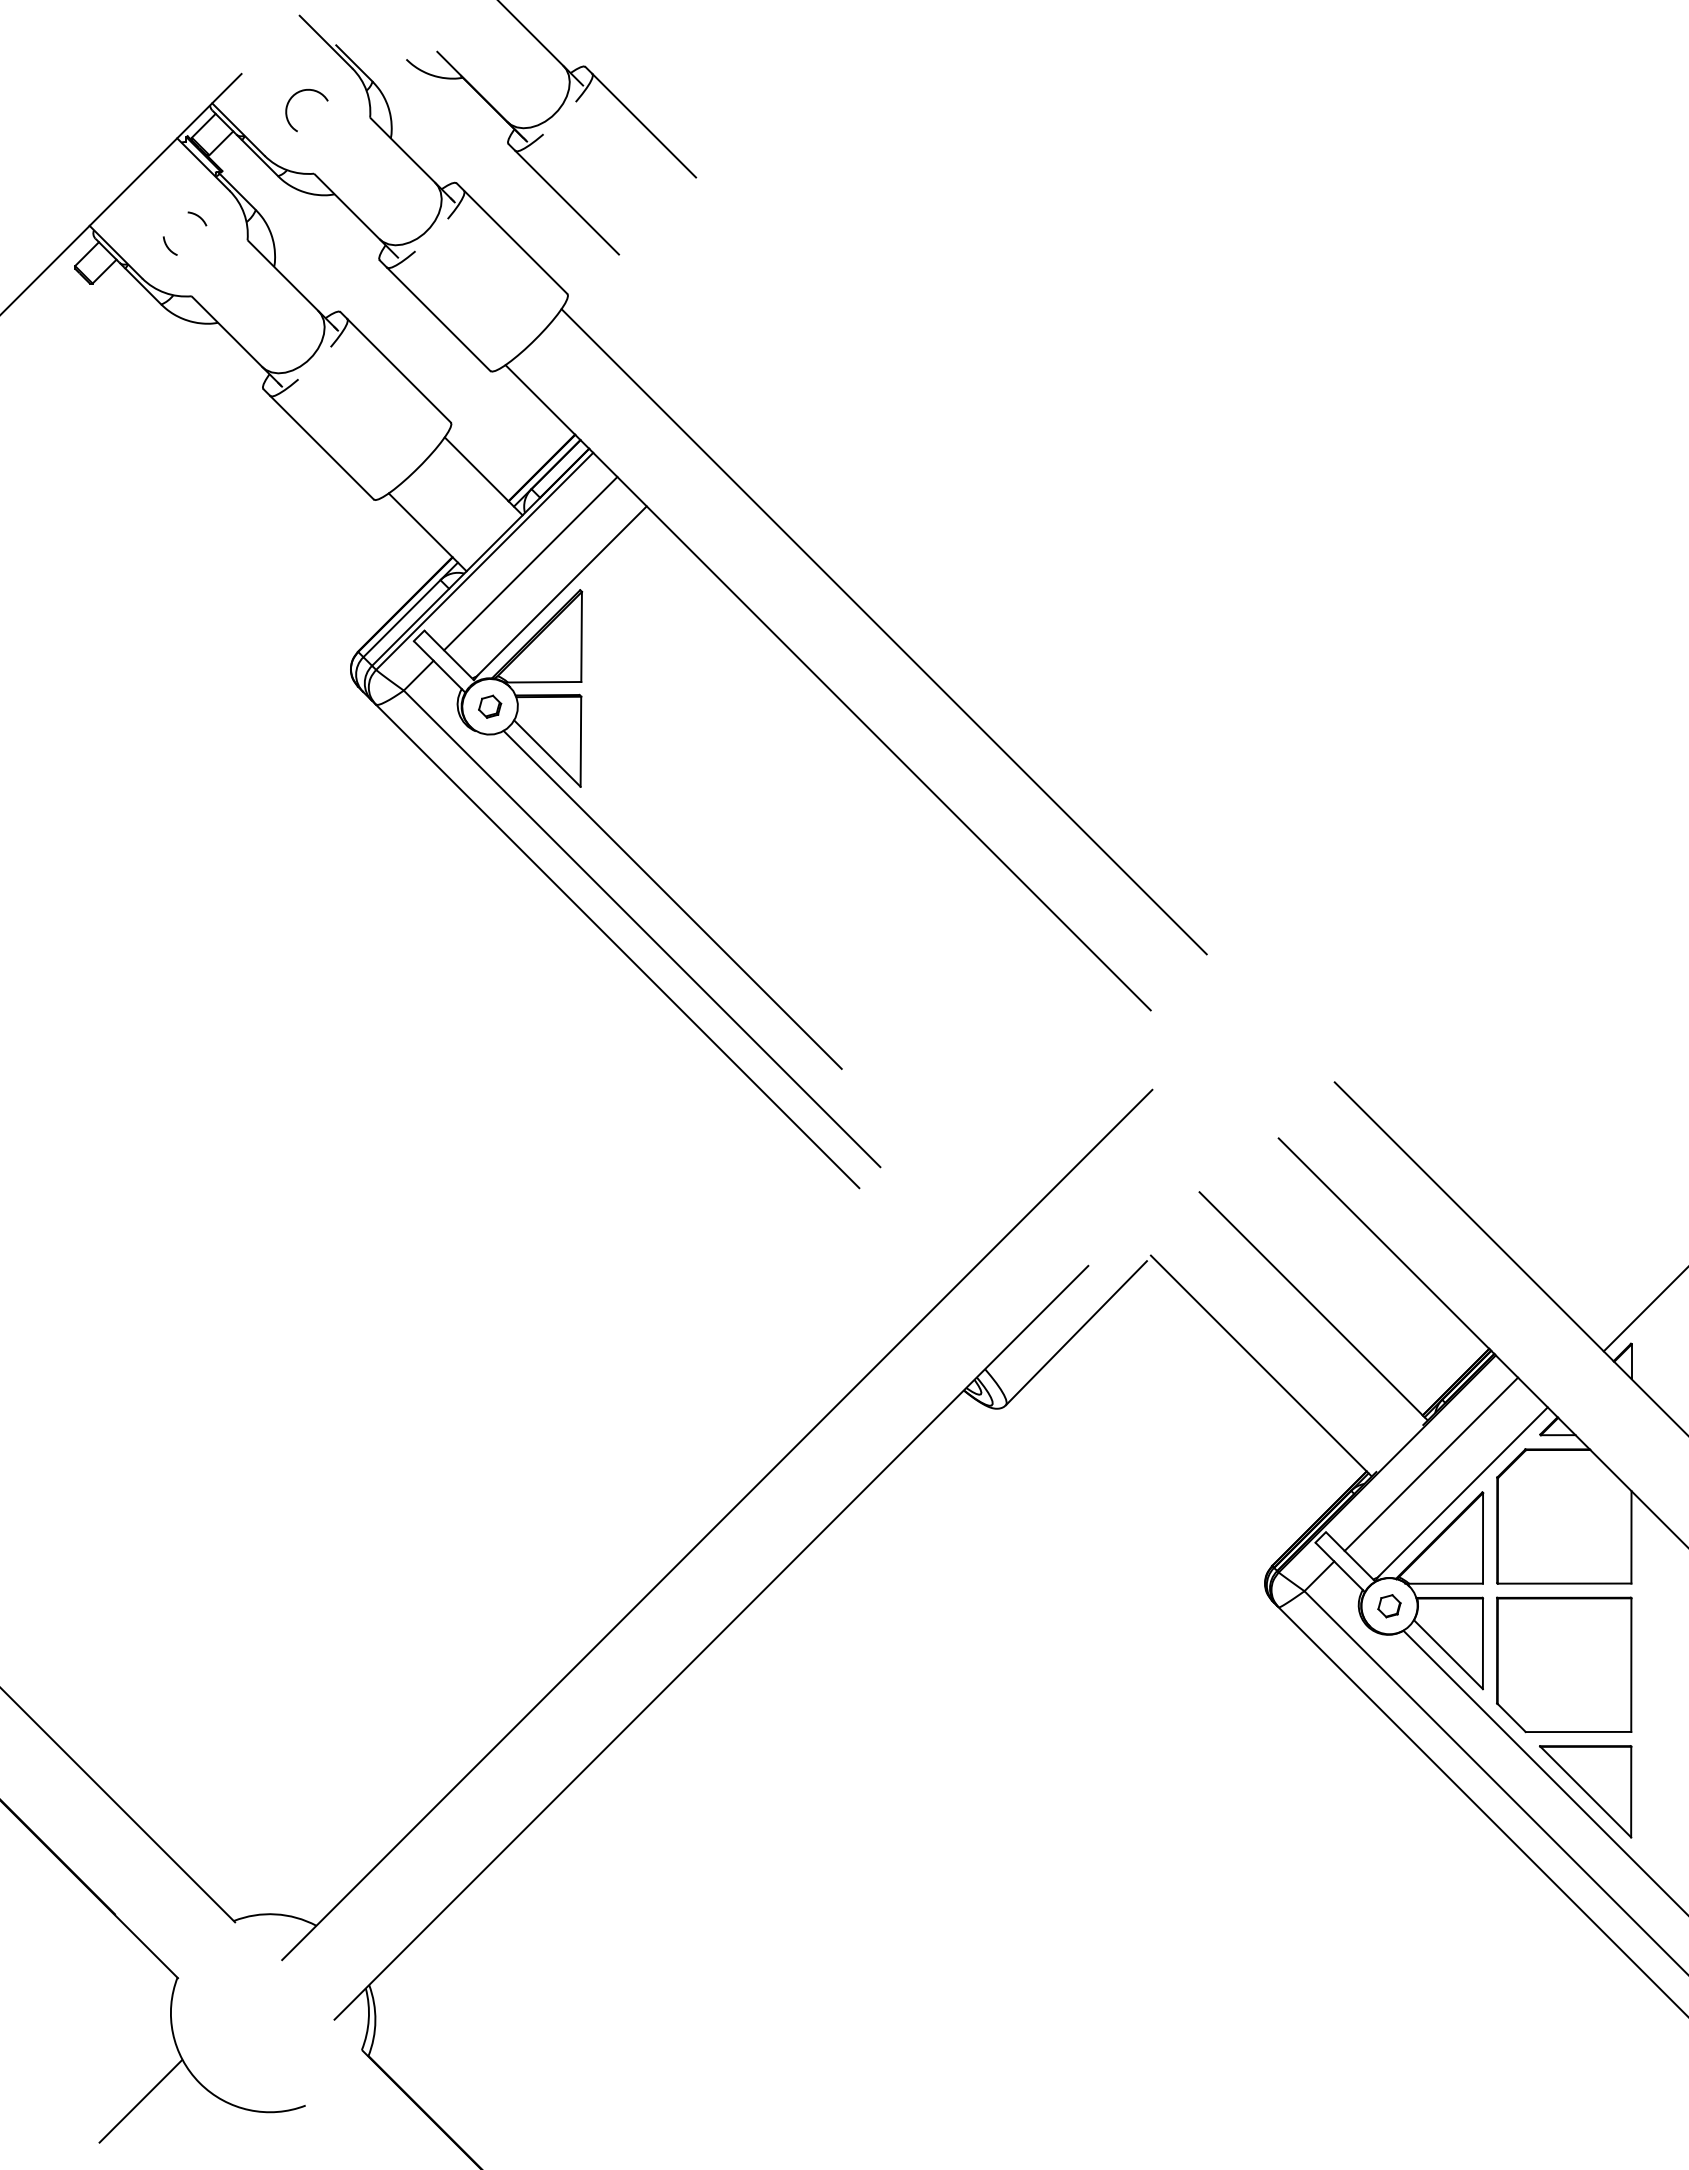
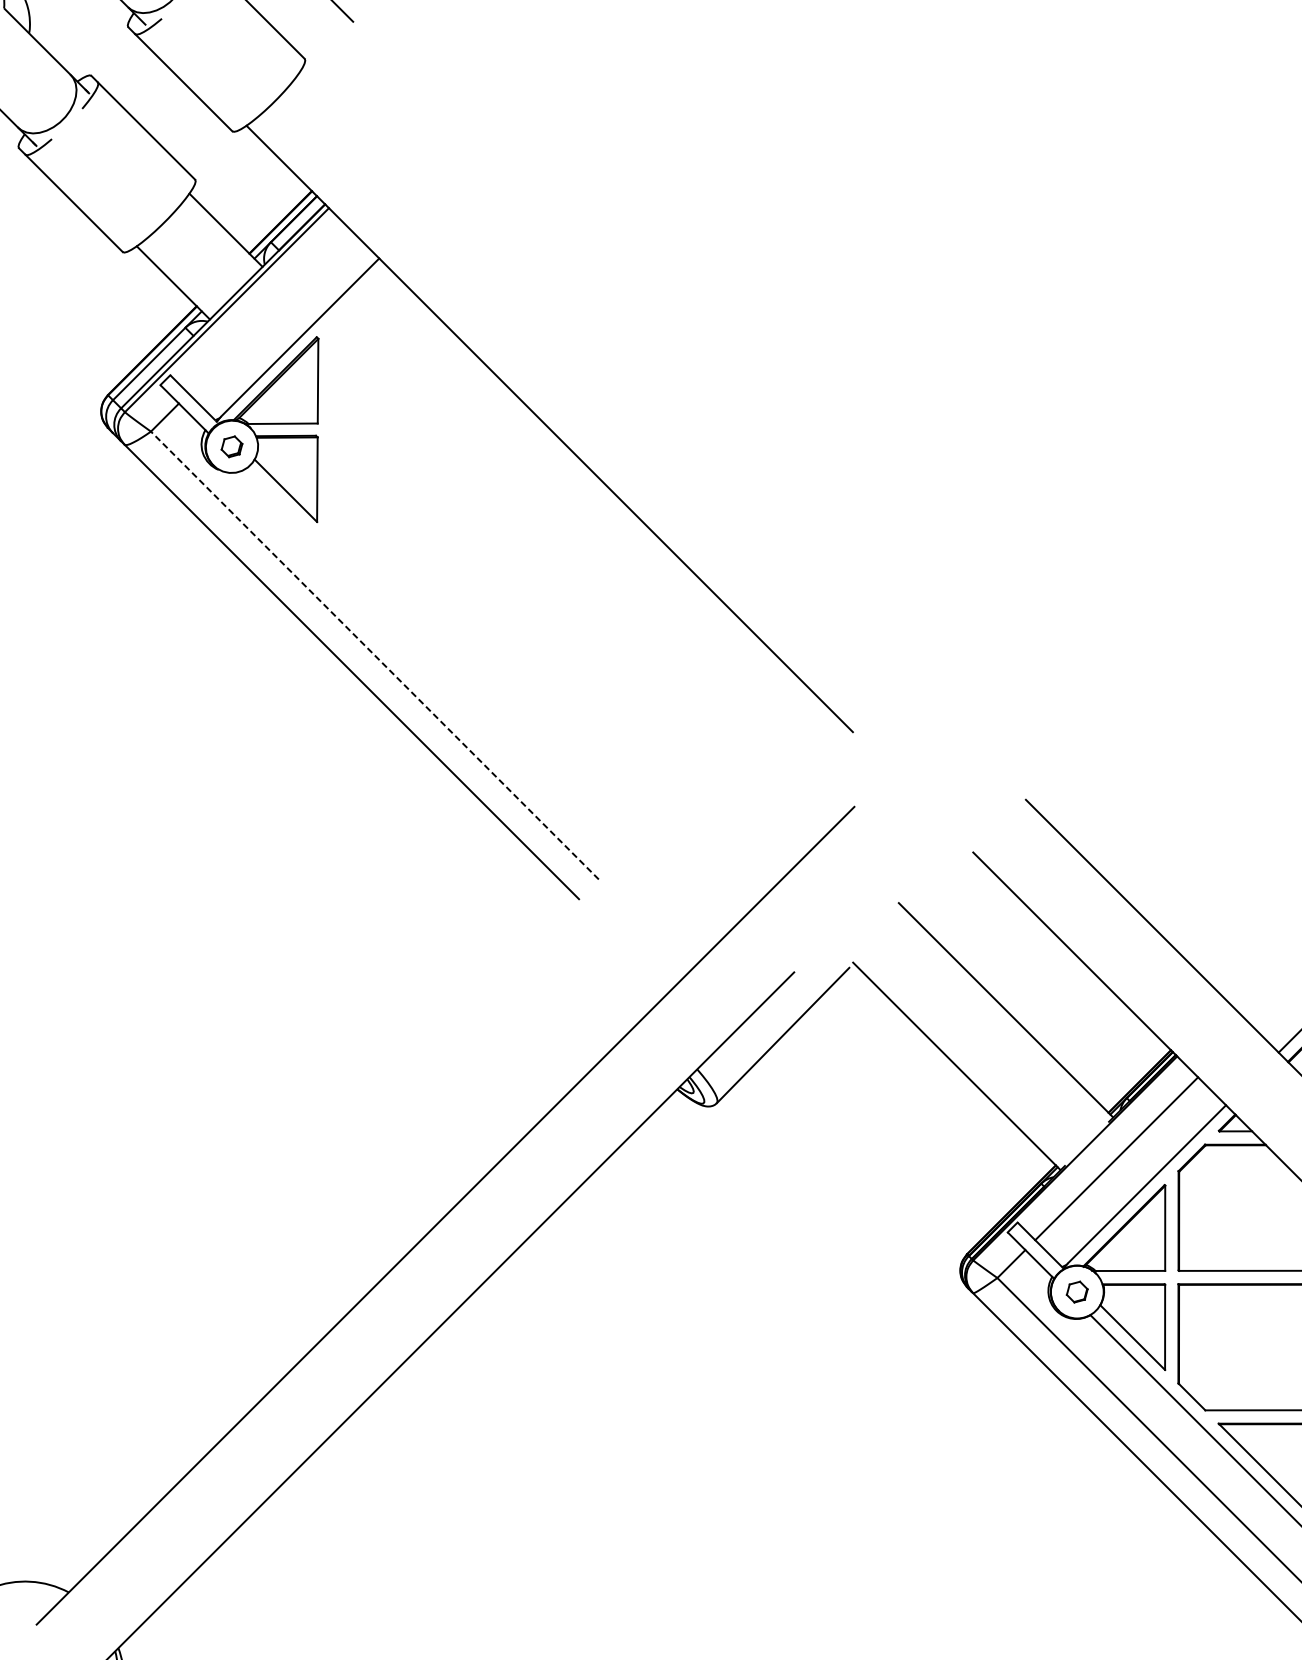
line: (530, 563) -> (270, 312), removed
line: (883, 631) -> (601, 376), removed
line: (672, 899) -> (403, 627), removed
line: (642, 928) -> (375, 655), solid -> dashed

